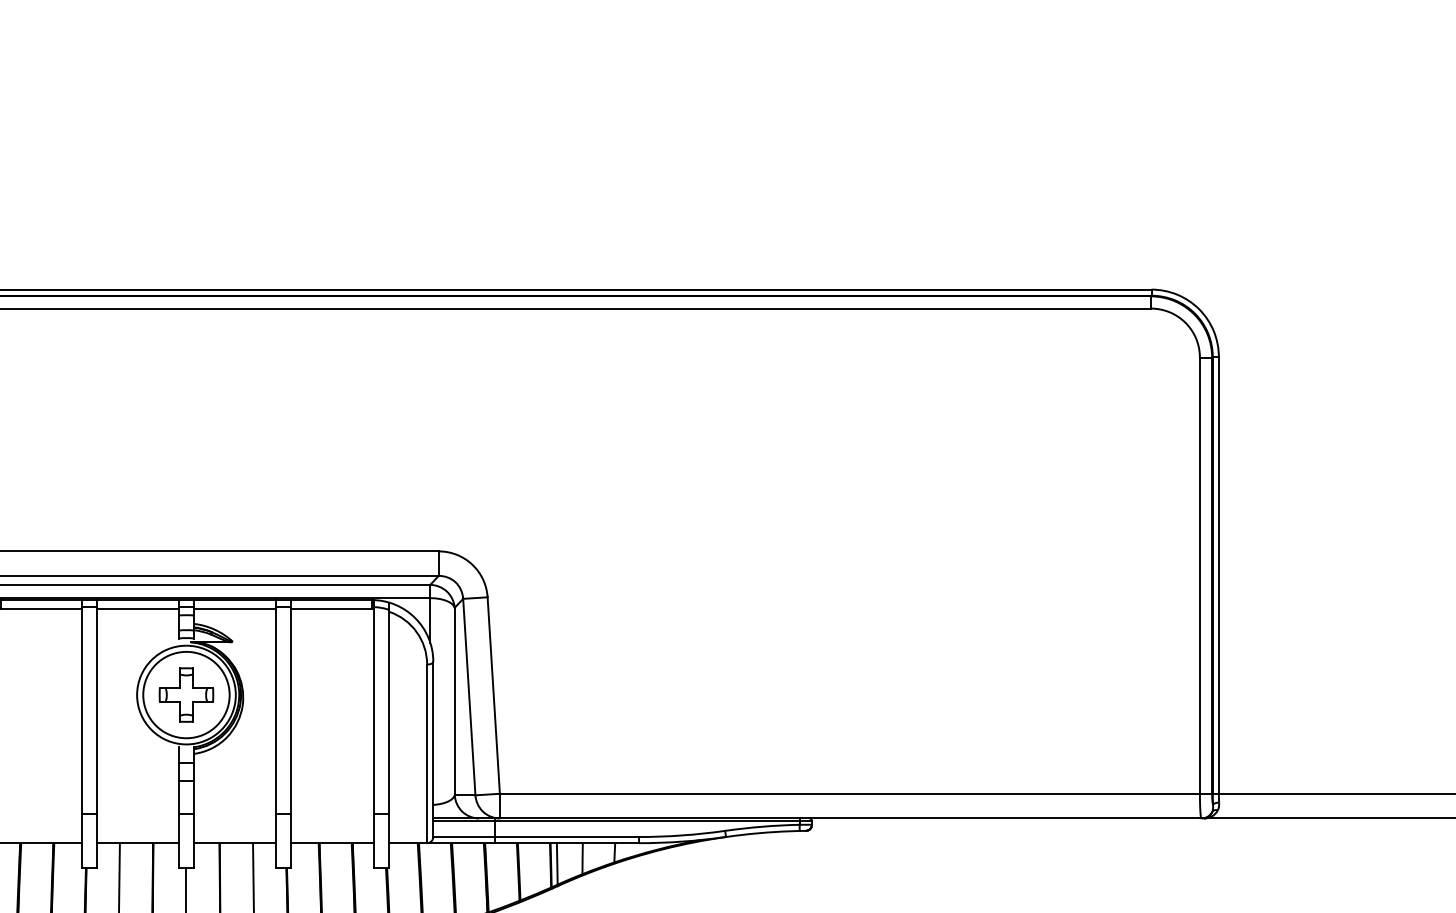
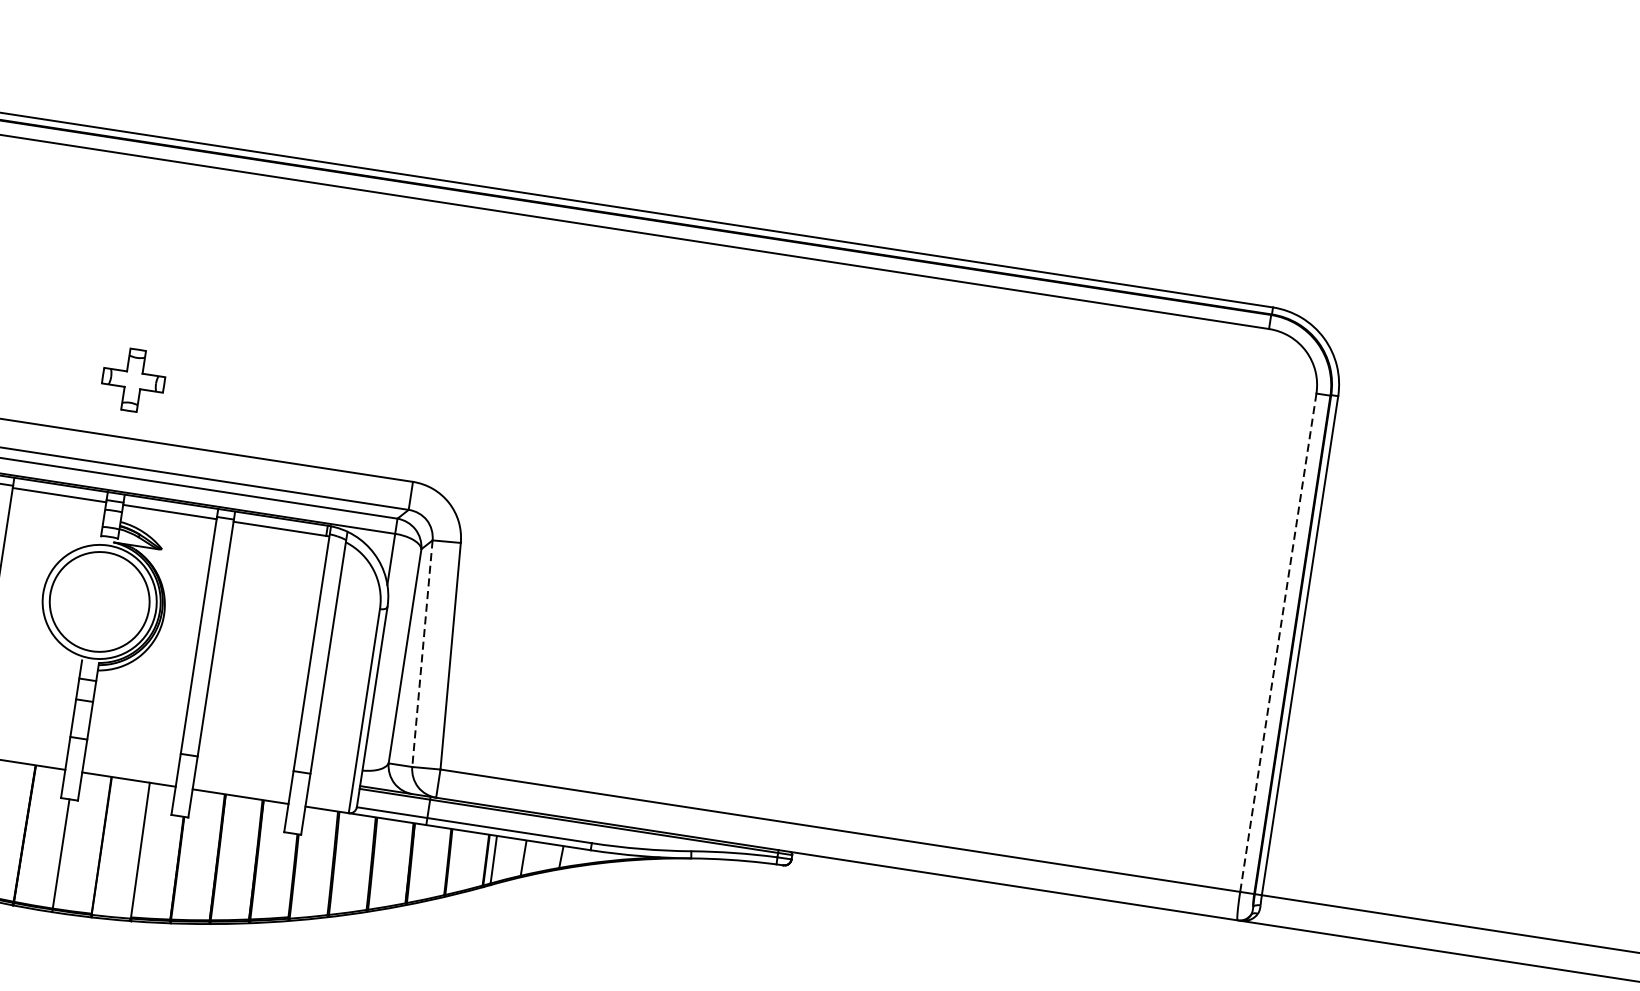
line: (1199, 576) -> (1277, 643), solid -> dashed
part: (186, 694) -> (133, 379), moved
line: (469, 697) -> (422, 654), solid -> dashed

